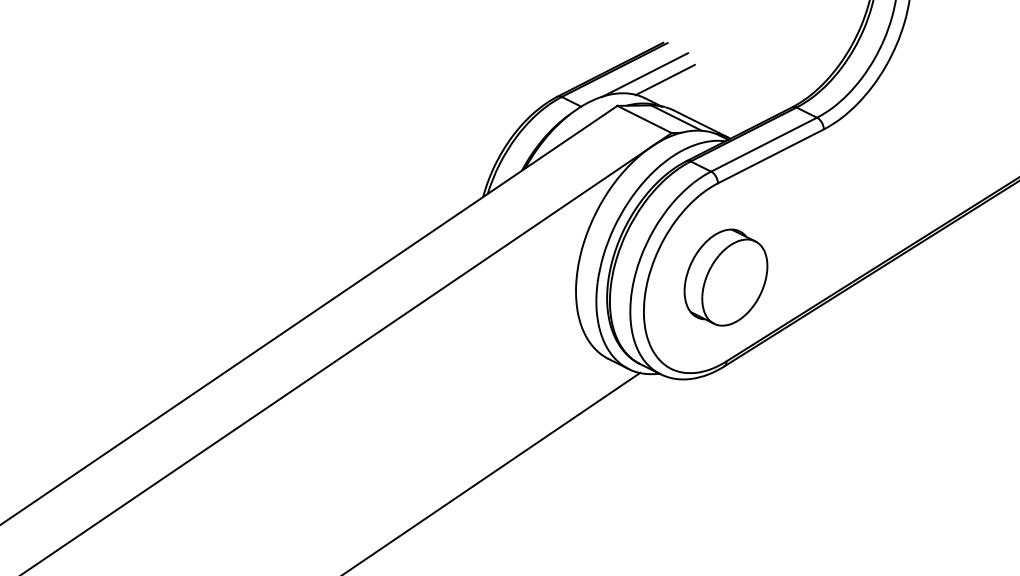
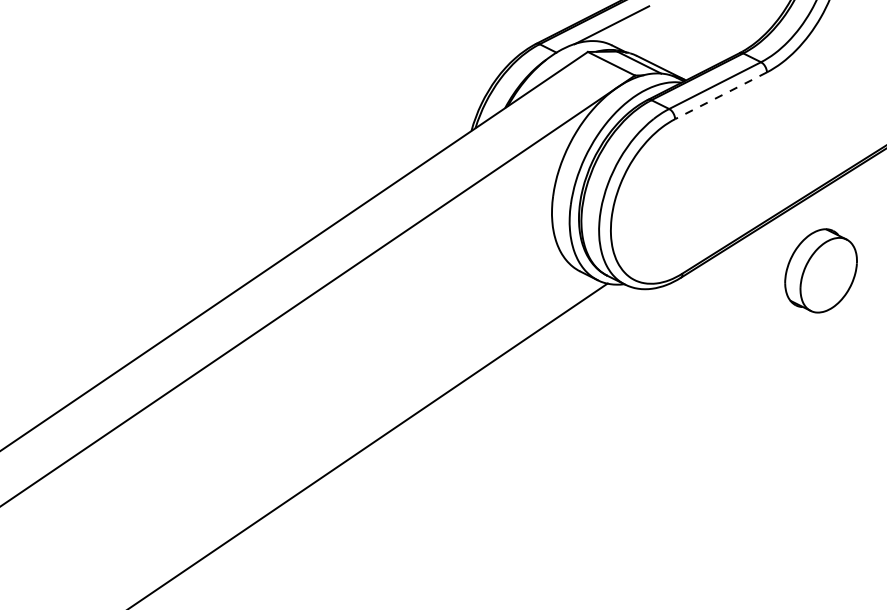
line: (665, 79) -> (629, 29), removed
line: (771, 156) -> (721, 95), solid -> dashed
part: (725, 277) -> (820, 270), moved

